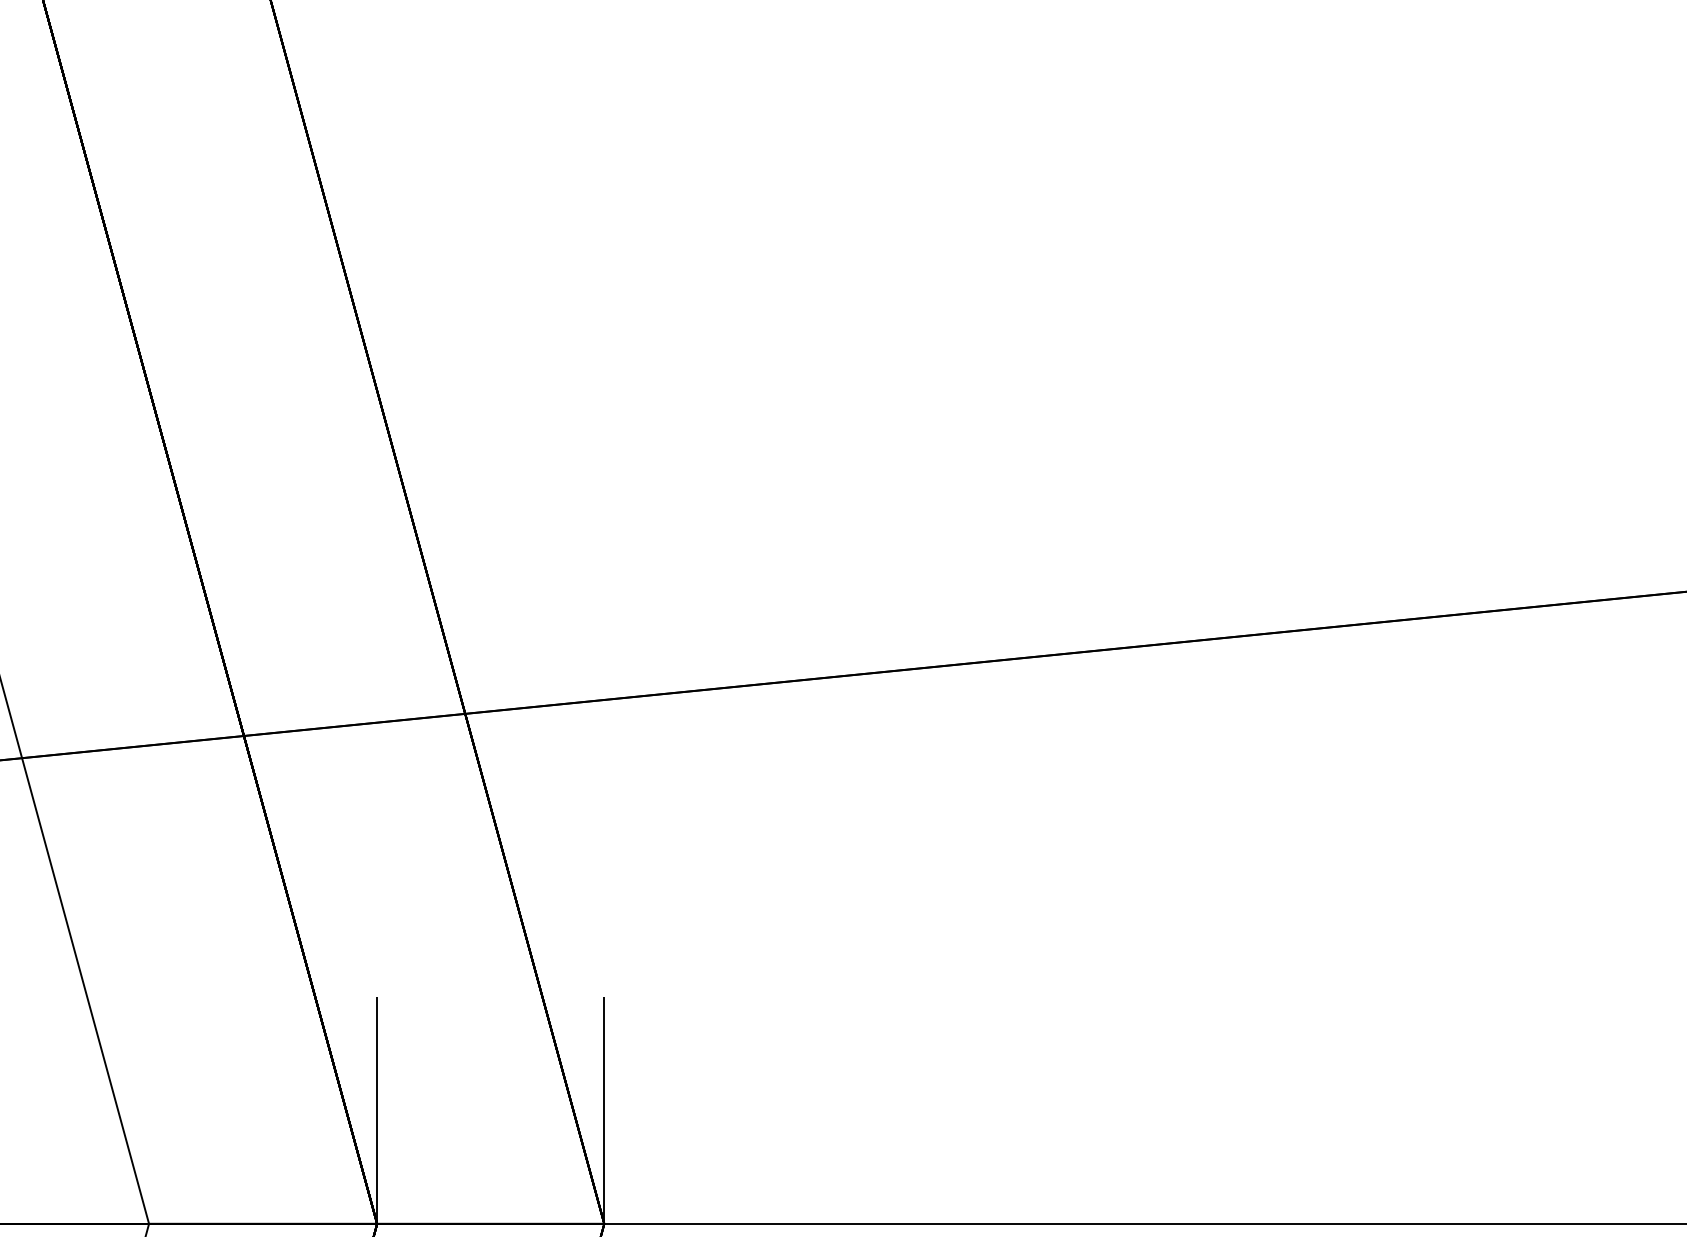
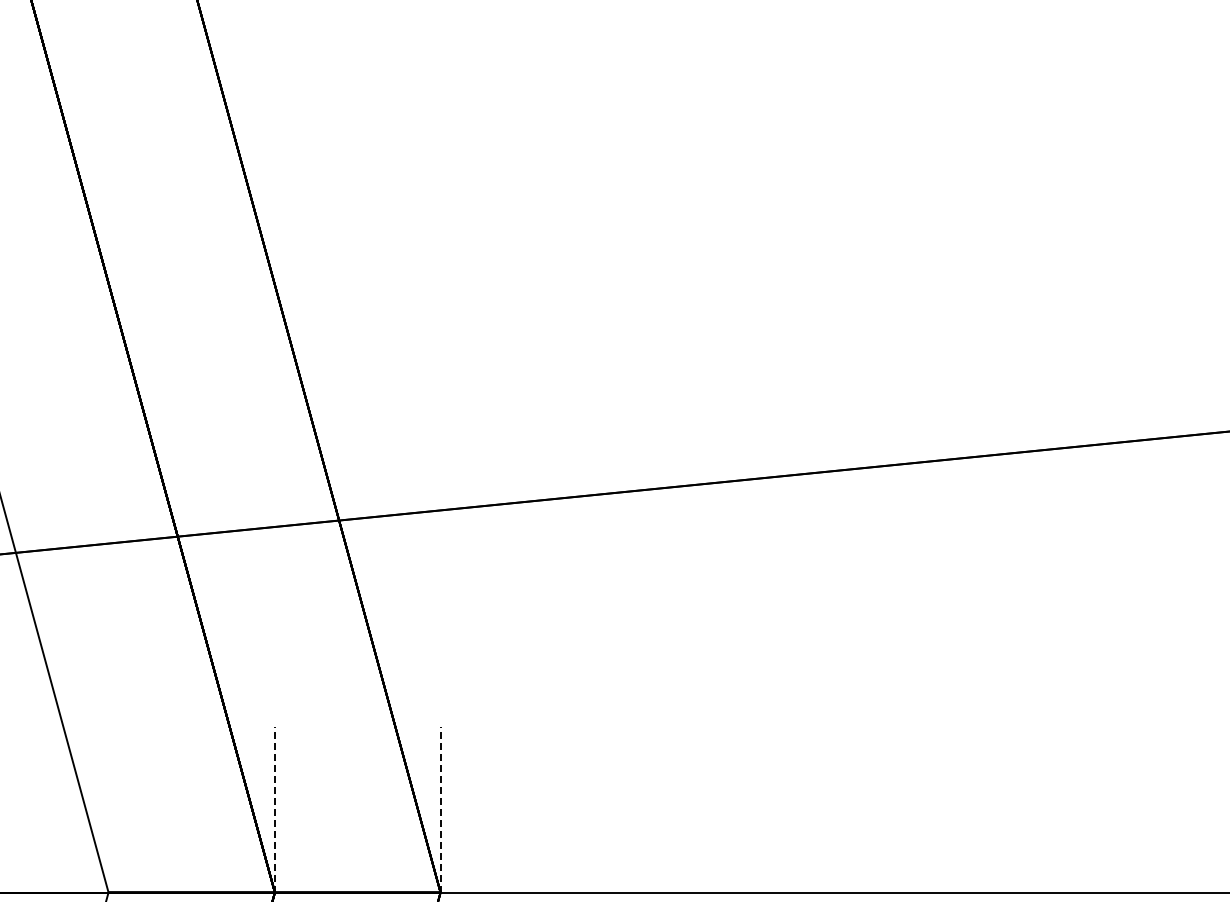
line: (376, 1110) -> (274, 809), solid -> dashed
line: (604, 1110) -> (440, 809), solid -> dashed

